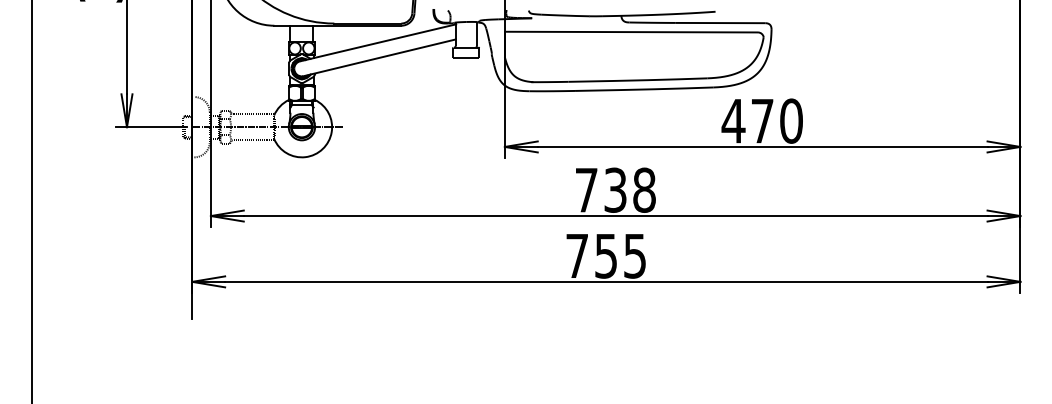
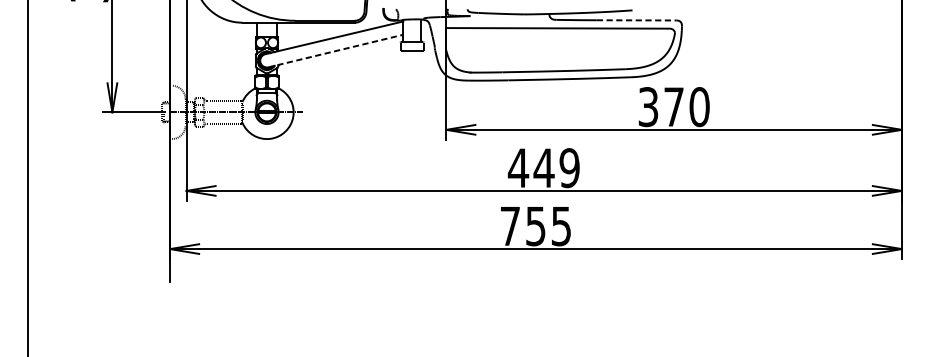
line: (720, 23) -> (636, 20), solid -> dashed
line: (379, 57) -> (335, 50), solid -> dashed
text: (733, 120) -> (648, 106), 470 -> 370
text: (614, 189) -> (543, 167), 738 -> 449

